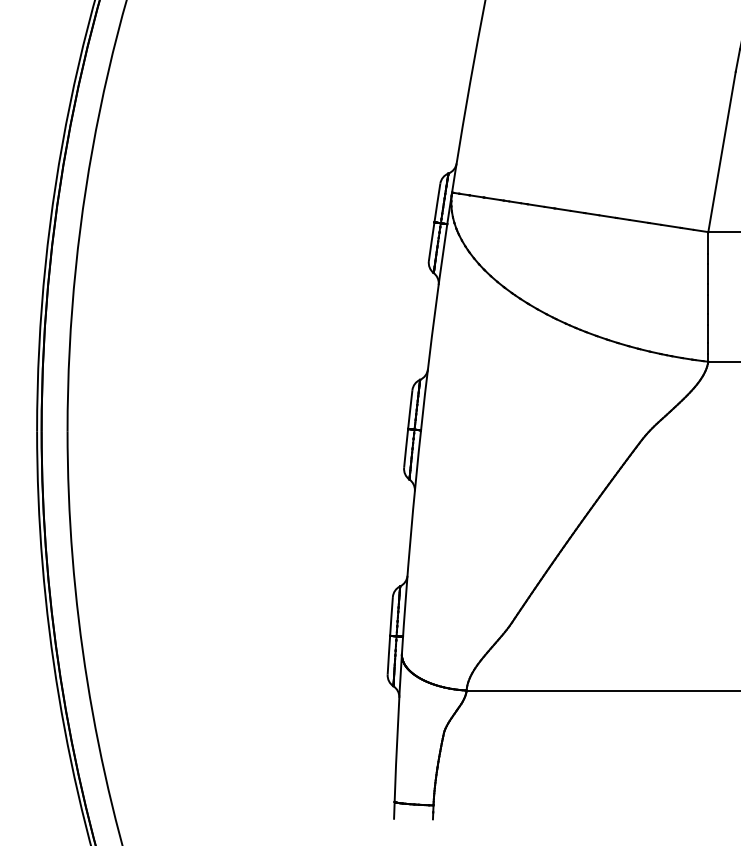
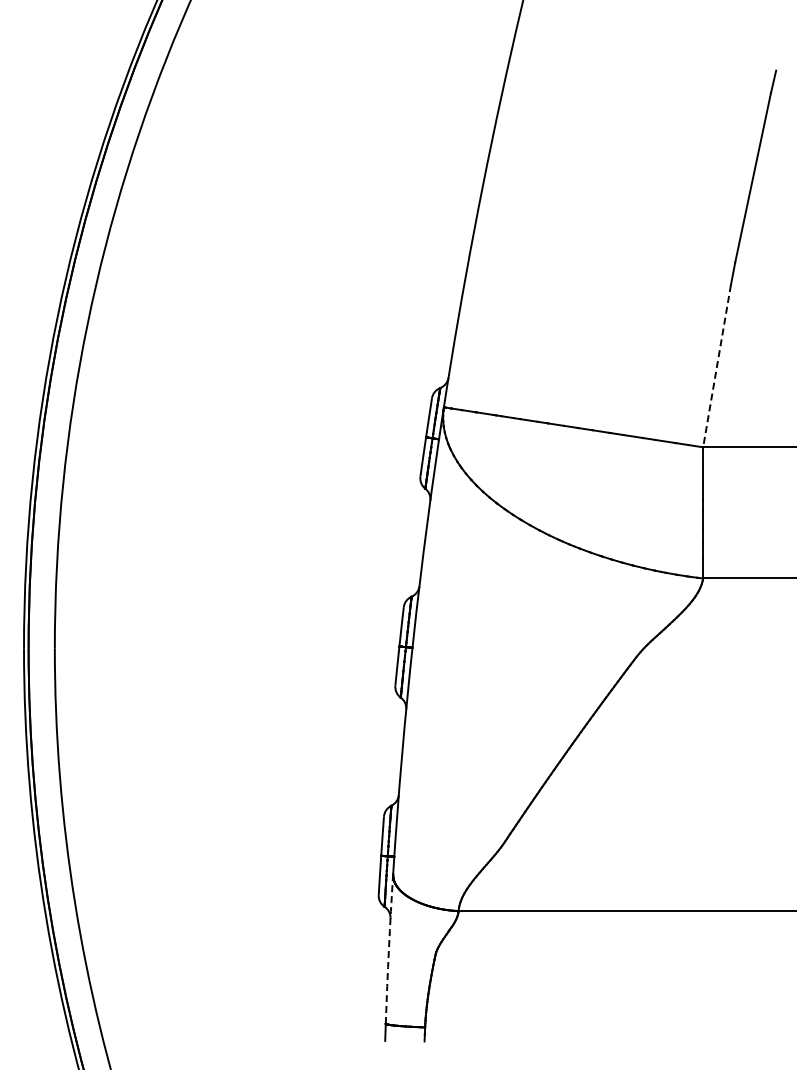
line: (721, 152) -> (716, 366), solid -> dashed
arc: (397, 727) -> (388, 948), solid -> dashed

